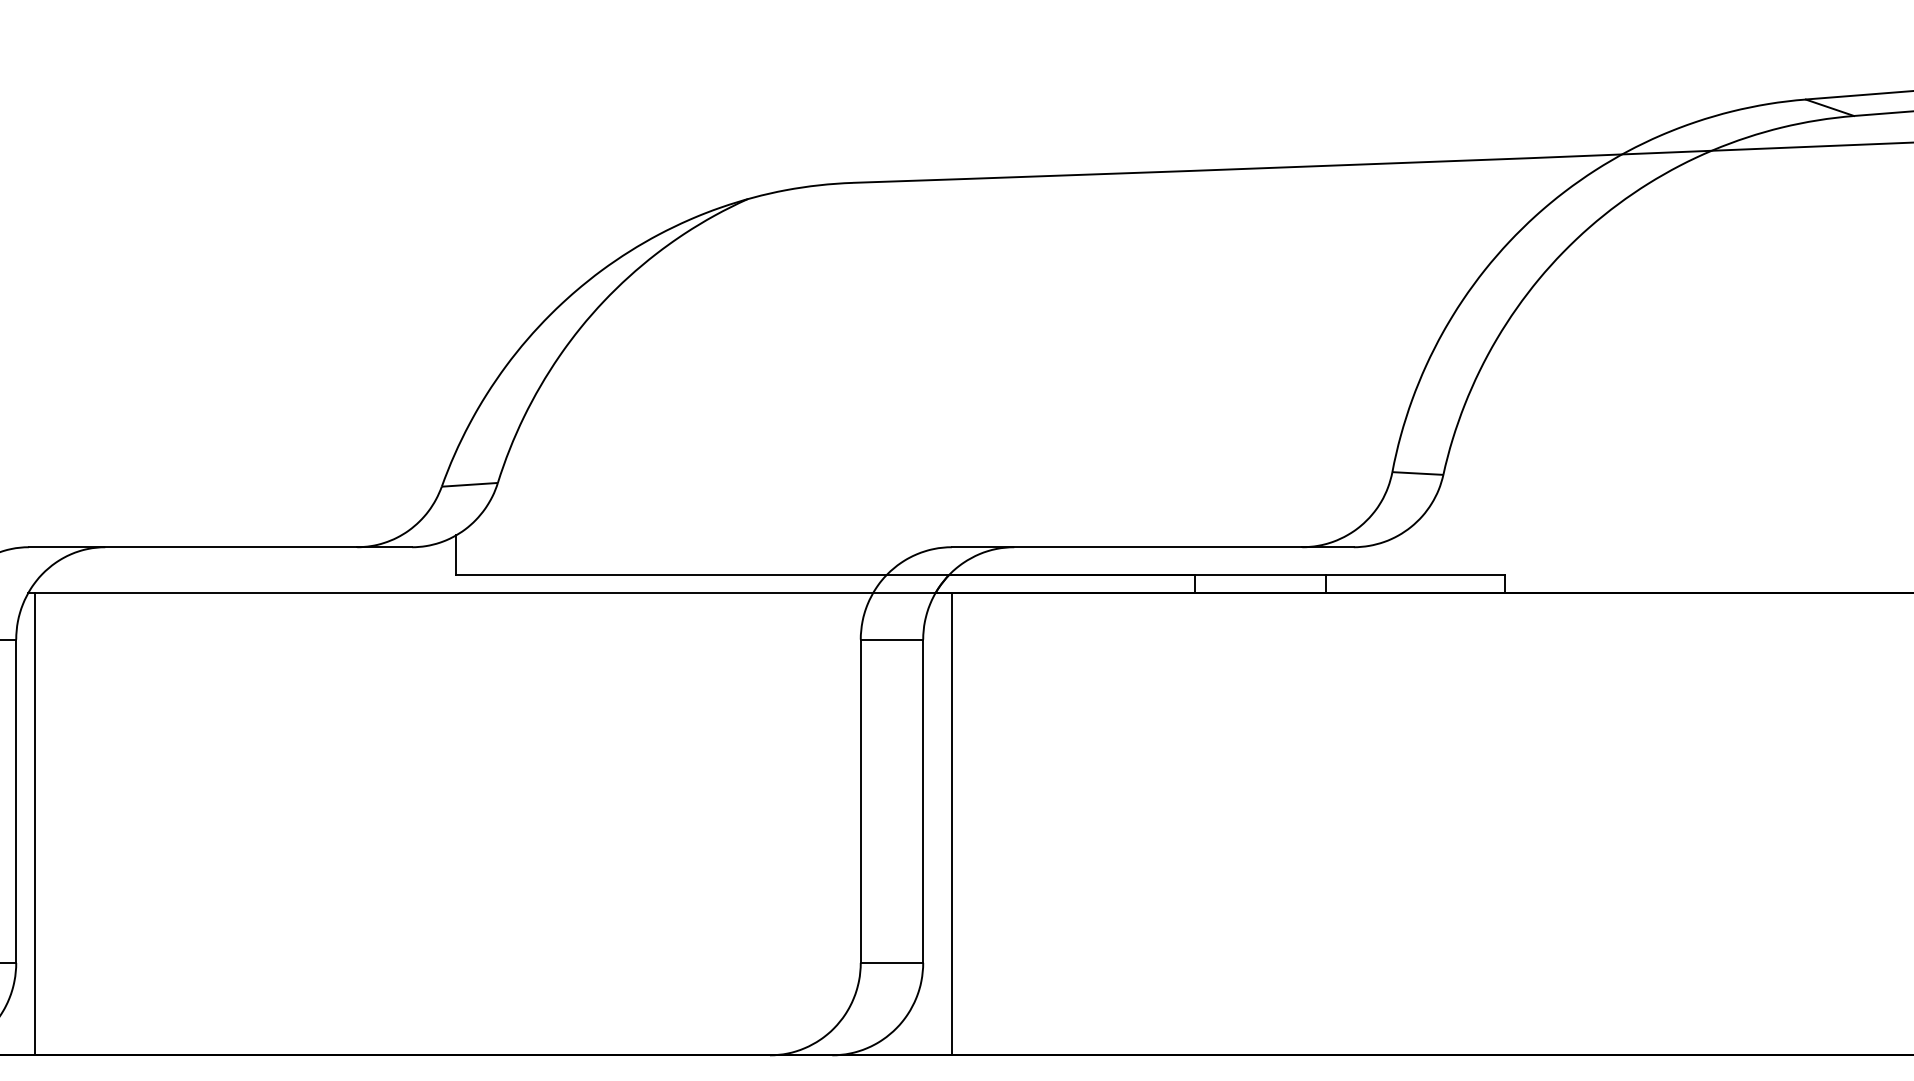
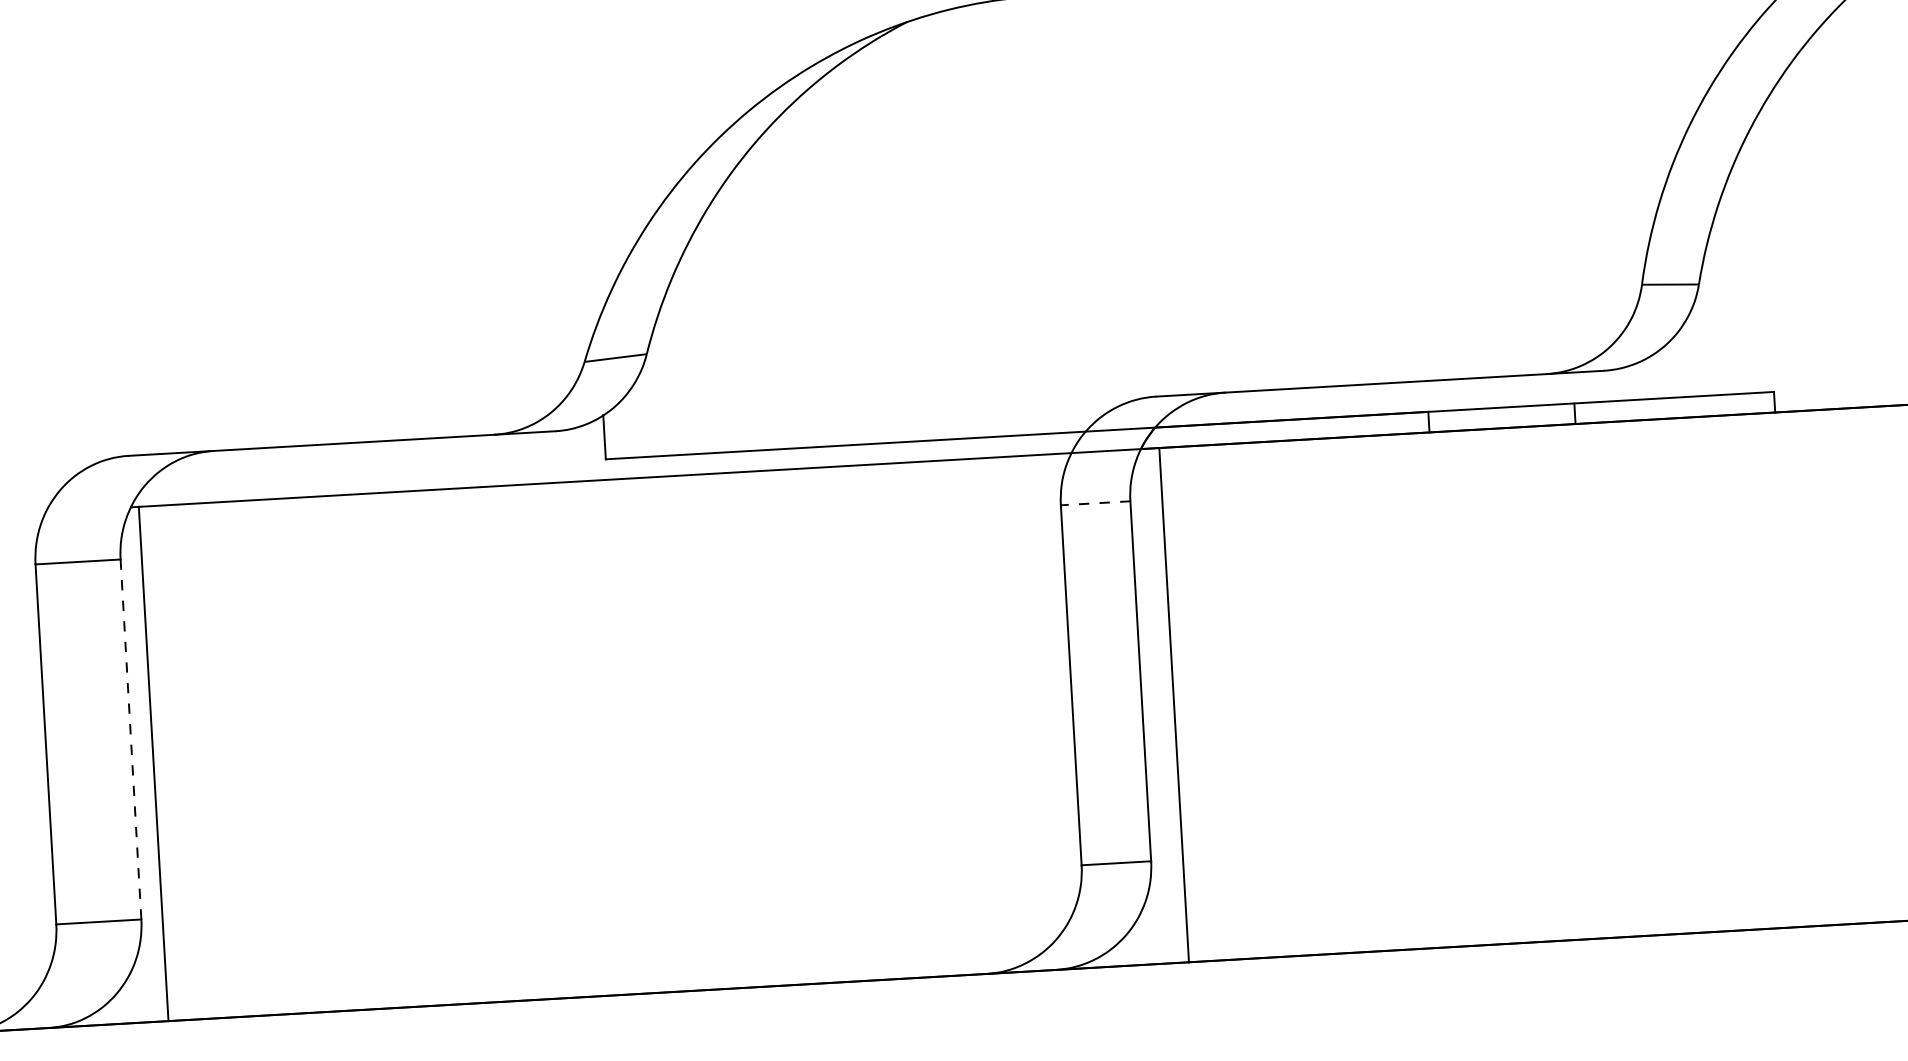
line: (891, 639) -> (1095, 503), solid -> dashed
line: (16, 801) -> (131, 739), solid -> dashed

